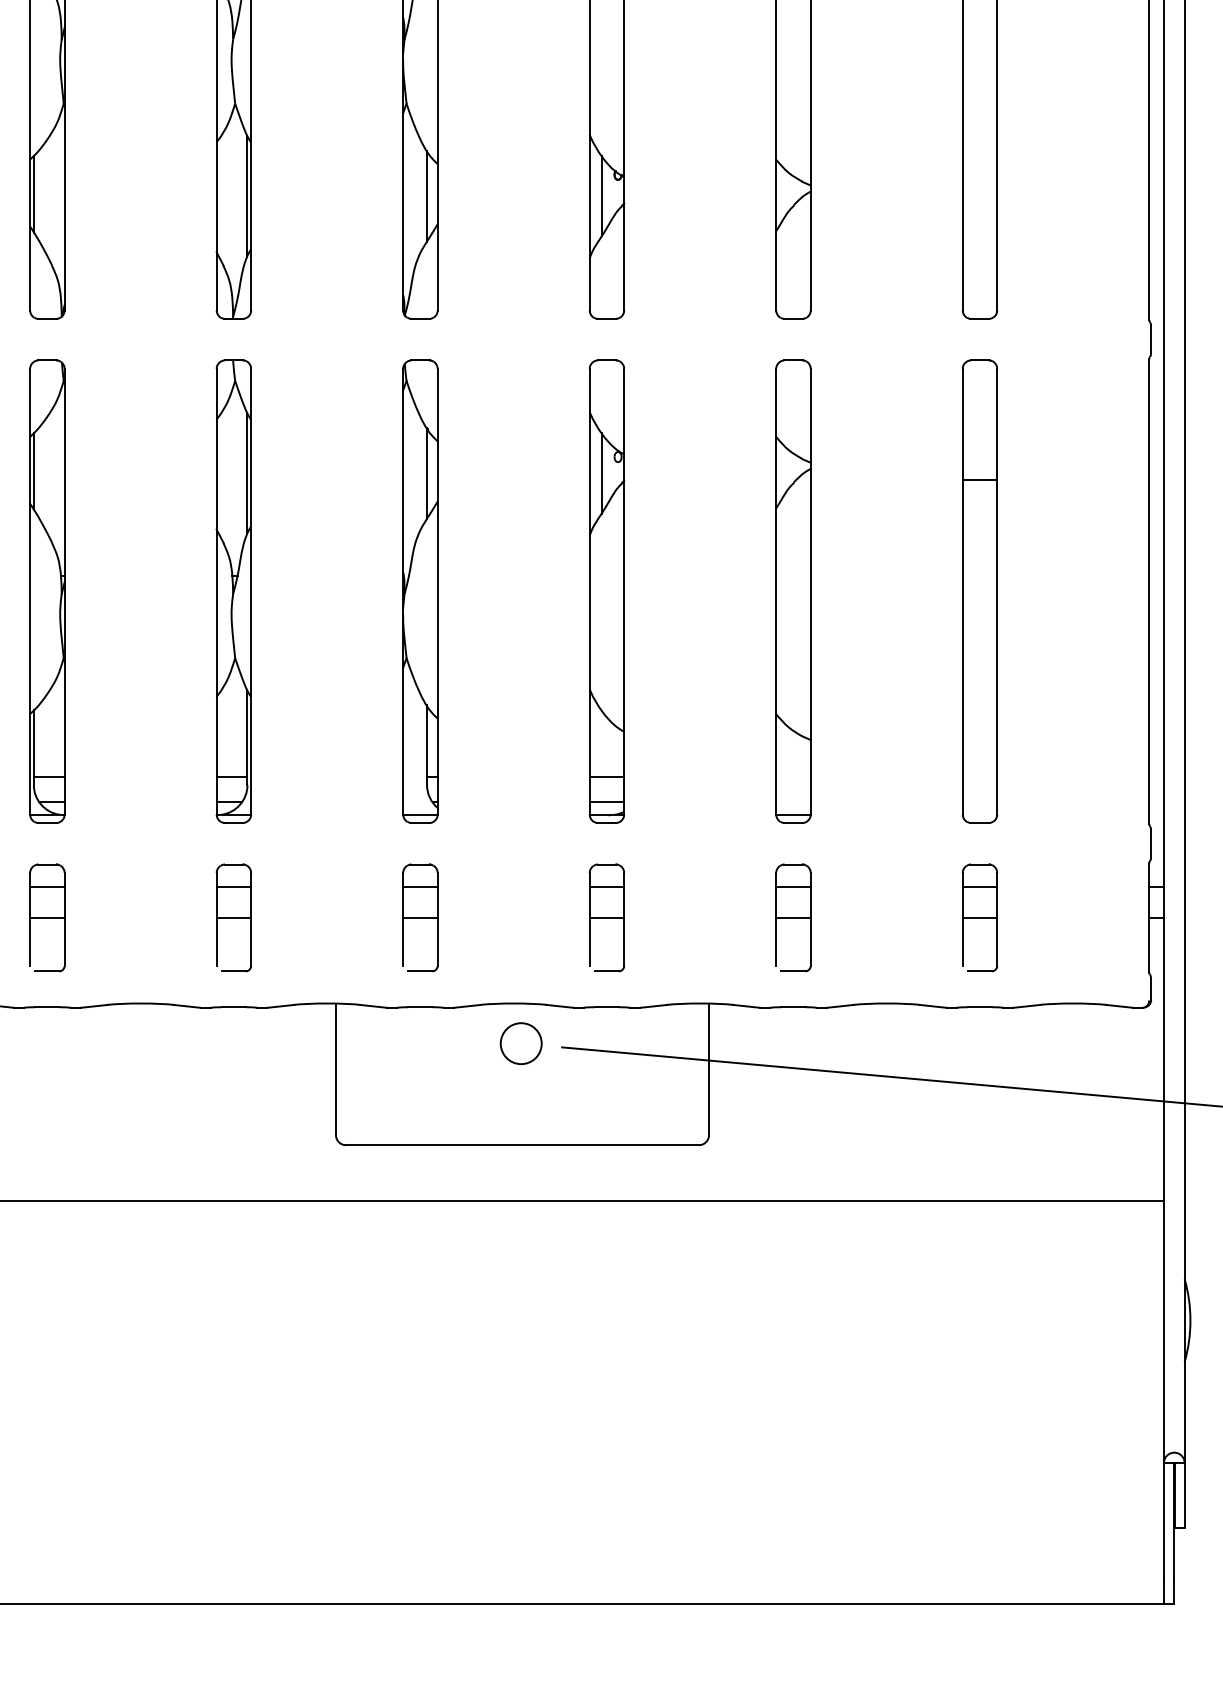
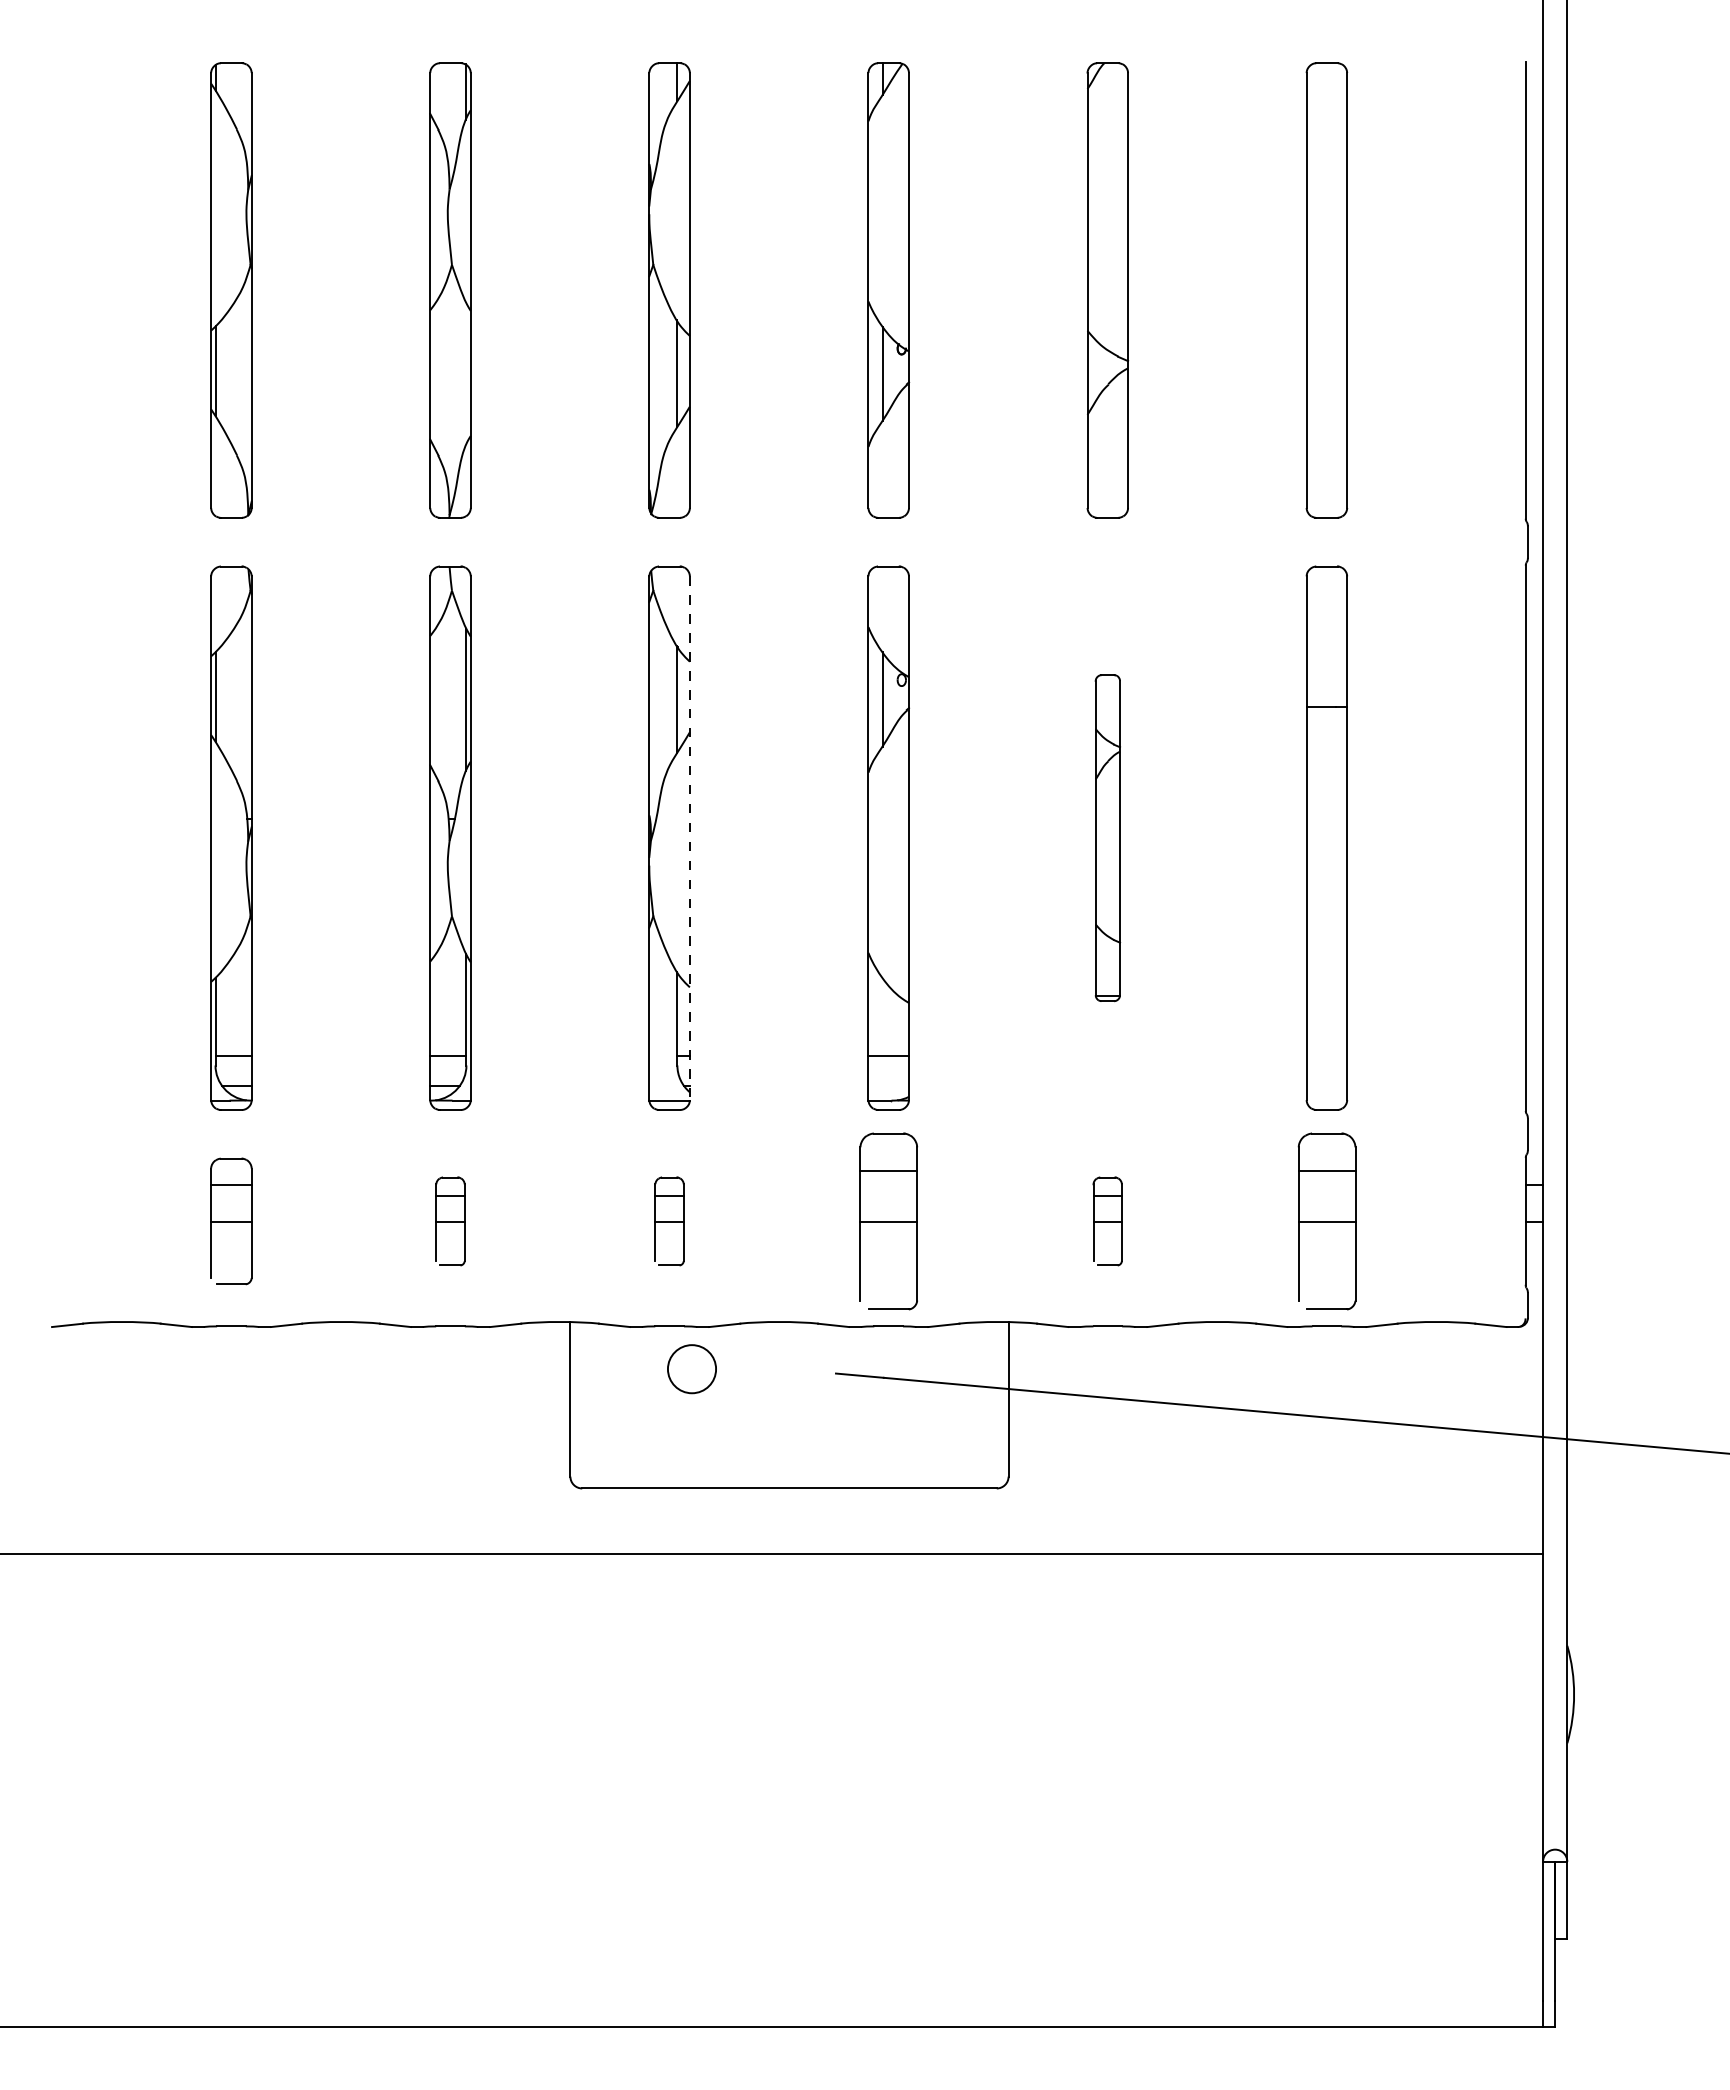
line: (247, 196) -> (466, 373), removed
line: (437, 591) -> (689, 838), solid -> dashed
part: (793, 591) -> (1107, 837), size x0.6
line: (606, 802) -> (888, 1085), removed
part: (233, 917) -> (450, 1221), size x0.7
part: (420, 917) -> (669, 1221), size x0.7
part: (606, 917) -> (888, 1221), size x1.4
part: (793, 917) -> (1107, 1221), size x0.7
part: (979, 917) -> (1326, 1221), size x1.4
circle: (520, 1043) -> (691, 1369), moved

